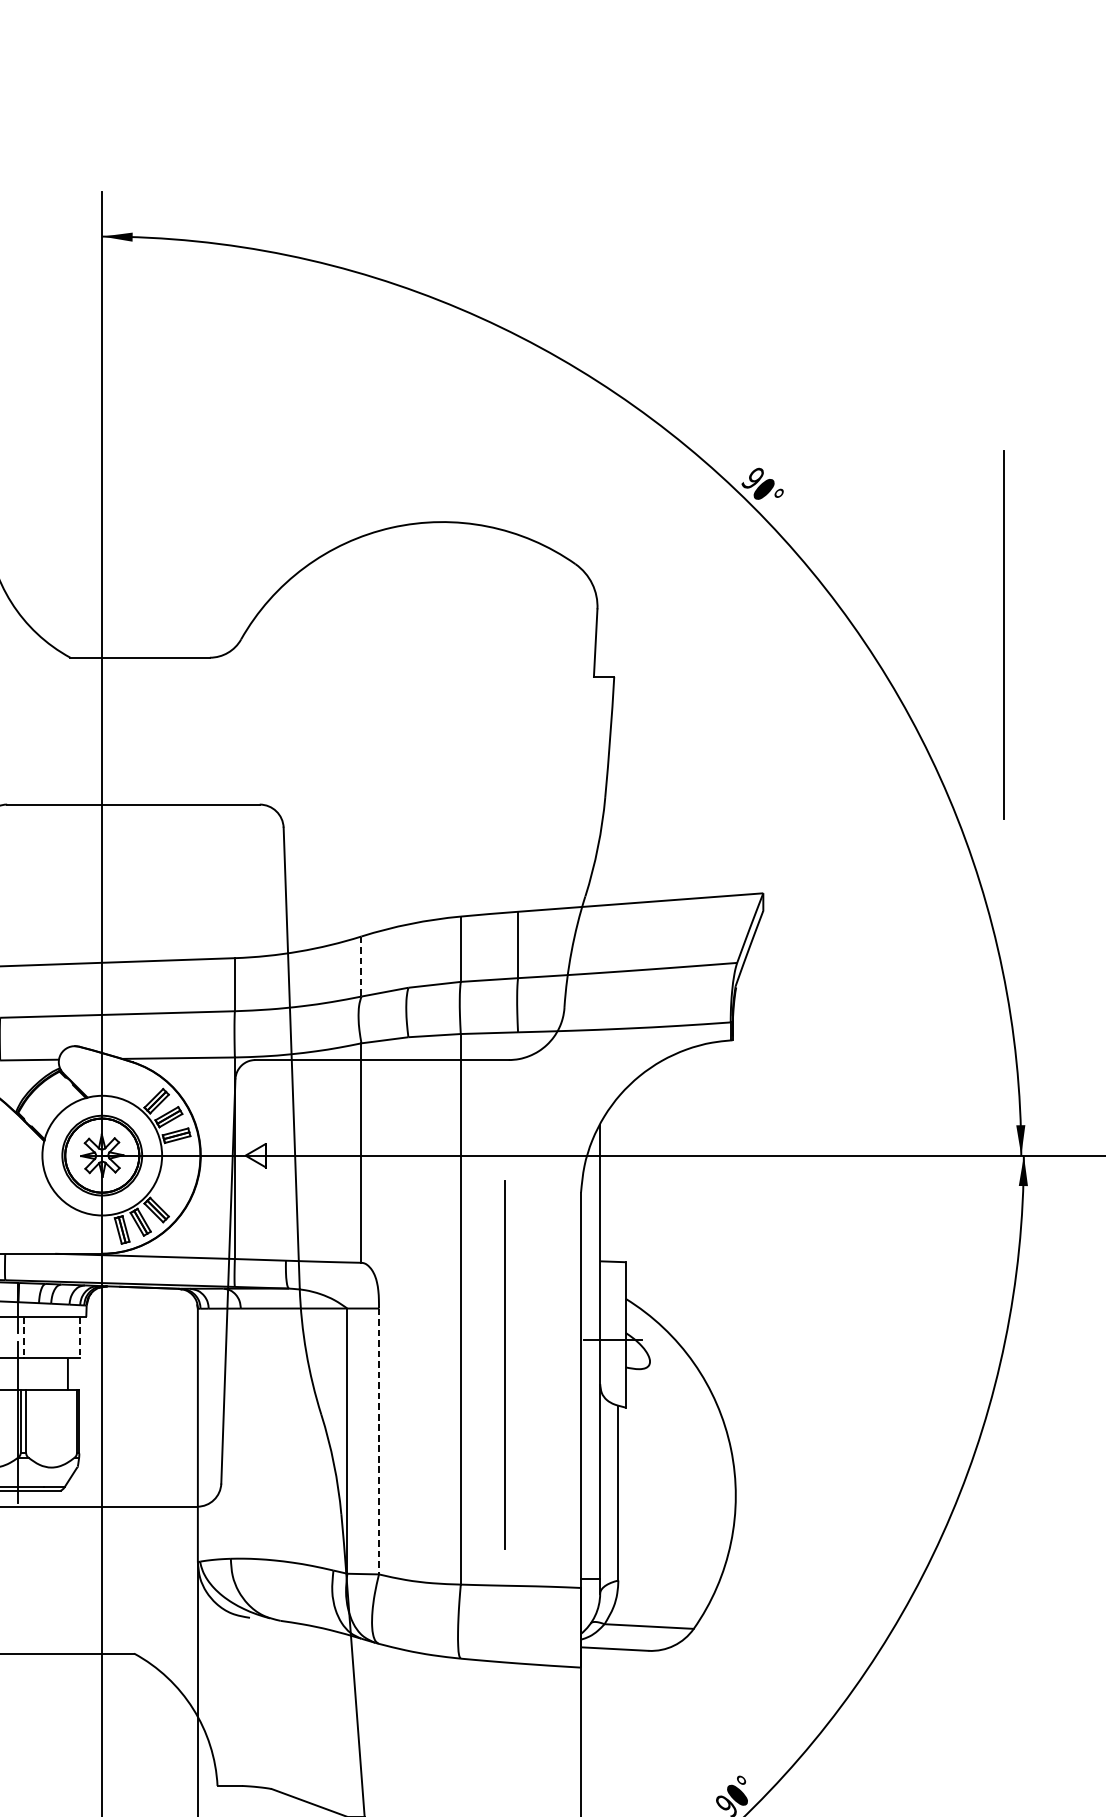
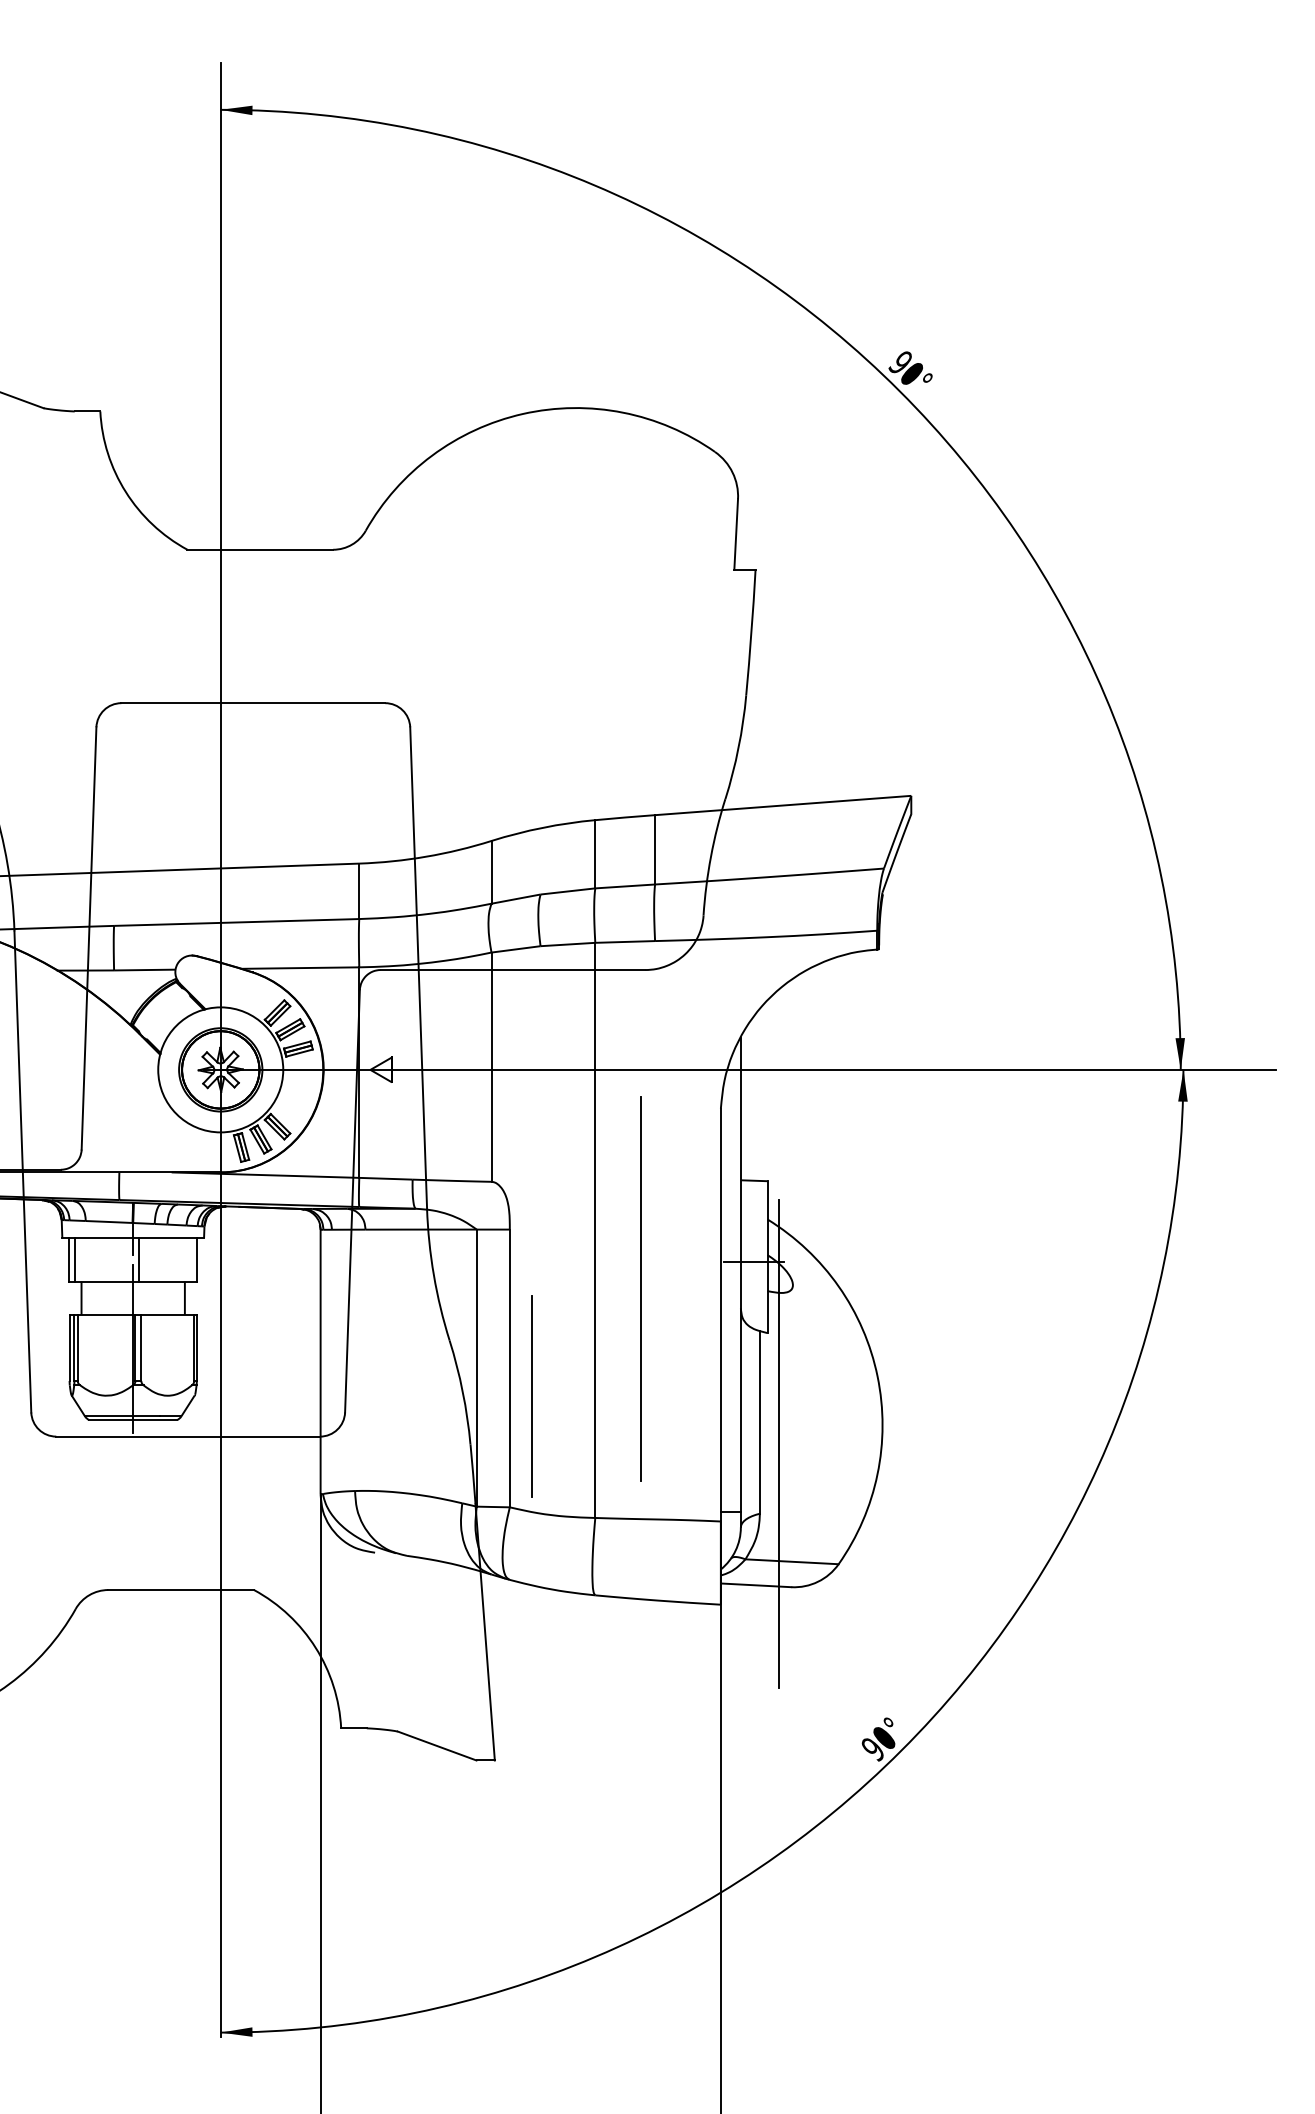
line: (1002, 634) -> (1161, 525), removed
line: (361, 966) -> (491, 872), dashed -> solid
line: (23, 1338) -> (138, 1260), dashed -> solid
line: (80, 1338) -> (197, 1260), dashed -> solid
line: (378, 1441) -> (509, 1368), dashed -> solid
line: (399, 1468) -> (531, 1396), added
line: (637, 1513) -> (779, 1443), added

